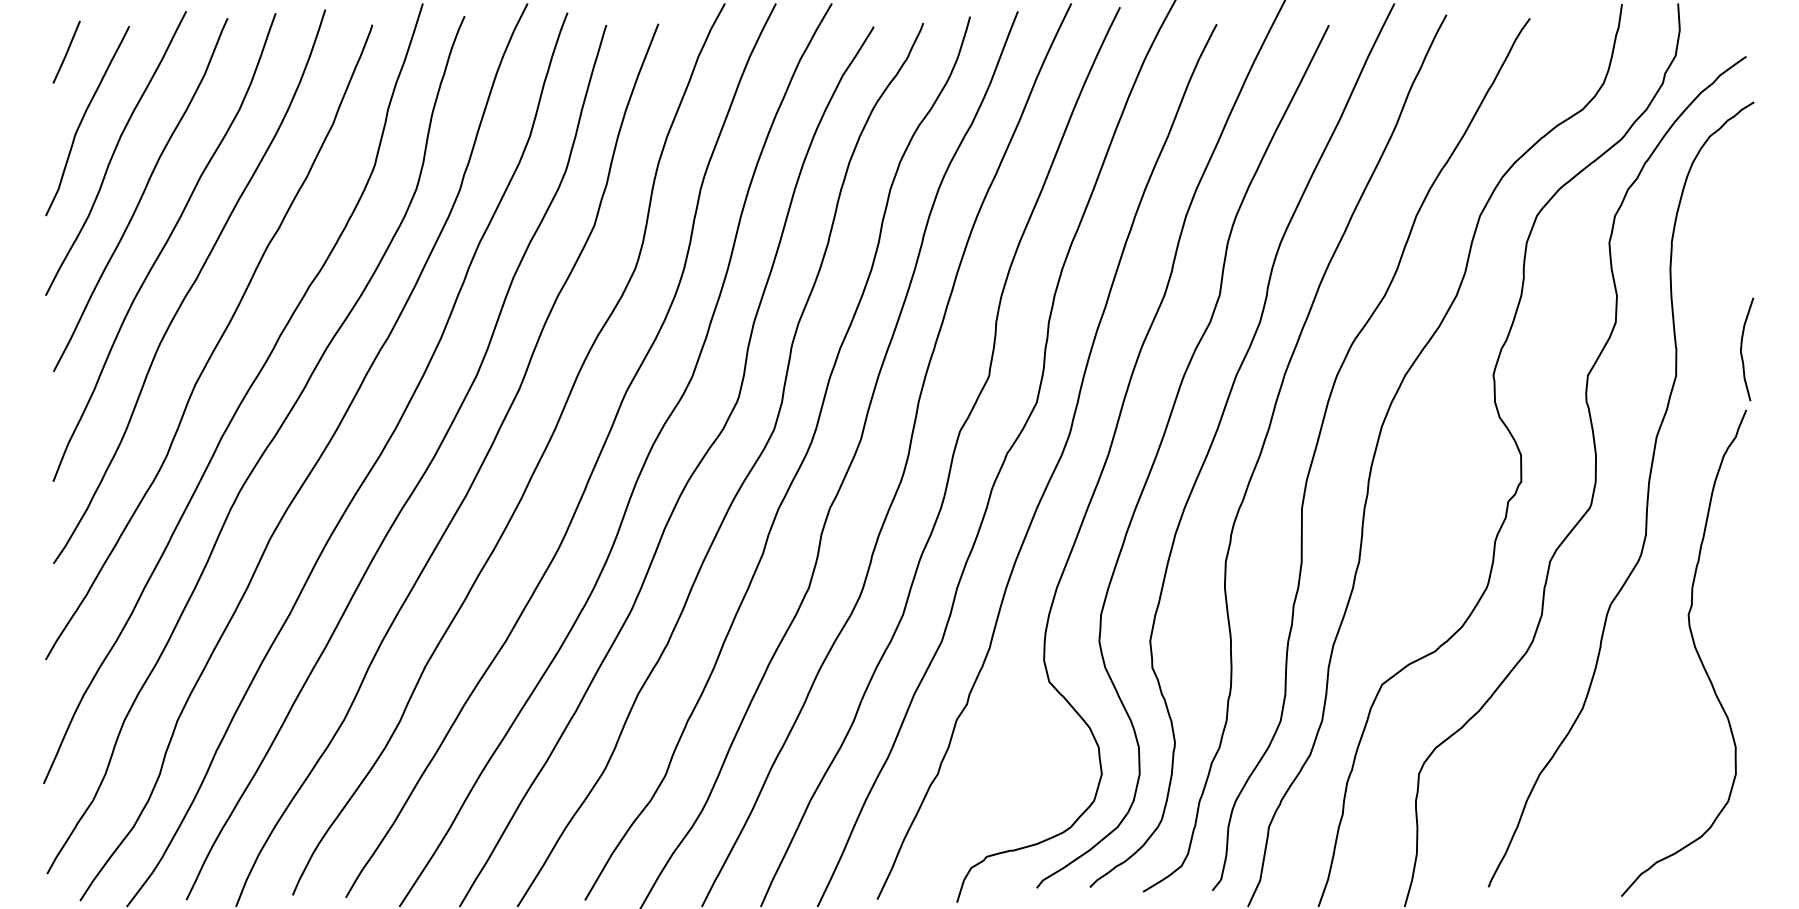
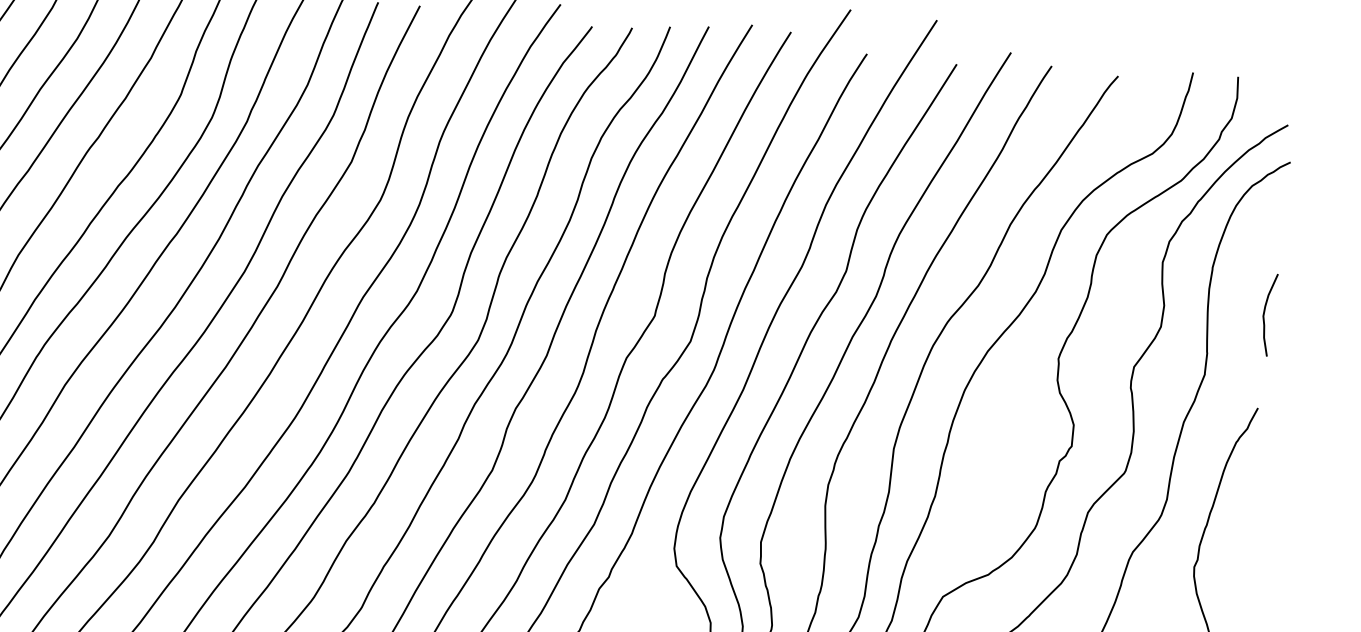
curve: (1742, 347) -> (1265, 312), moved

